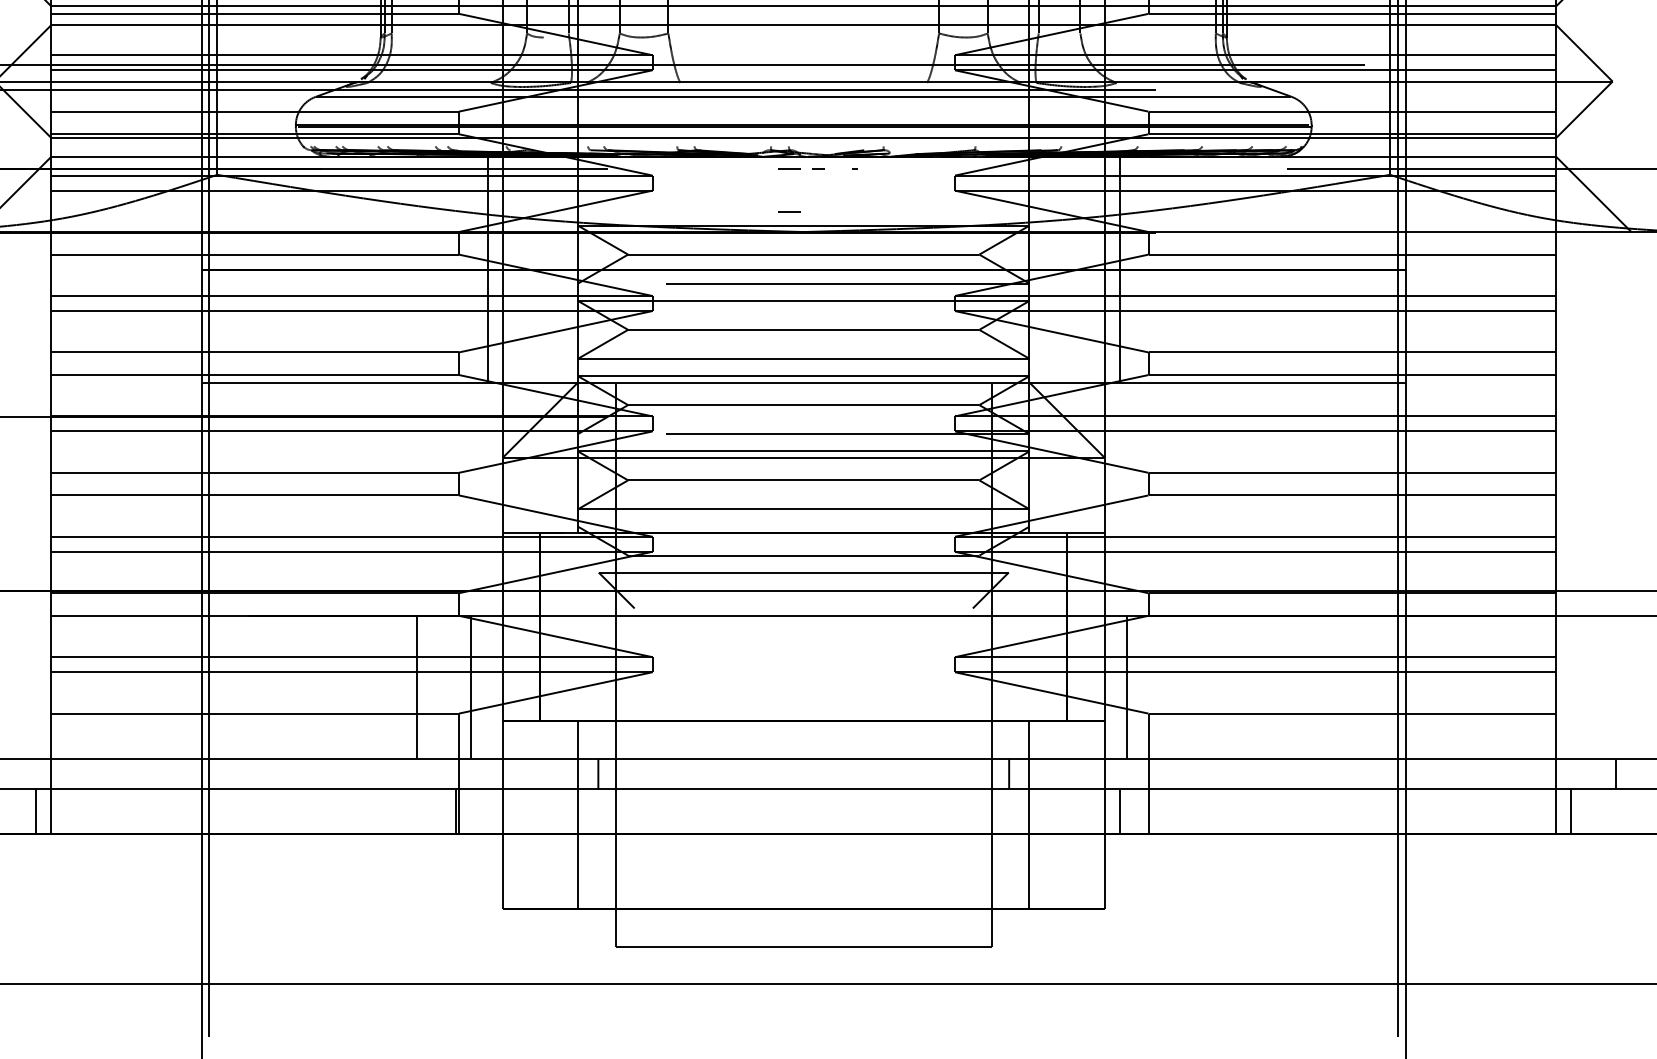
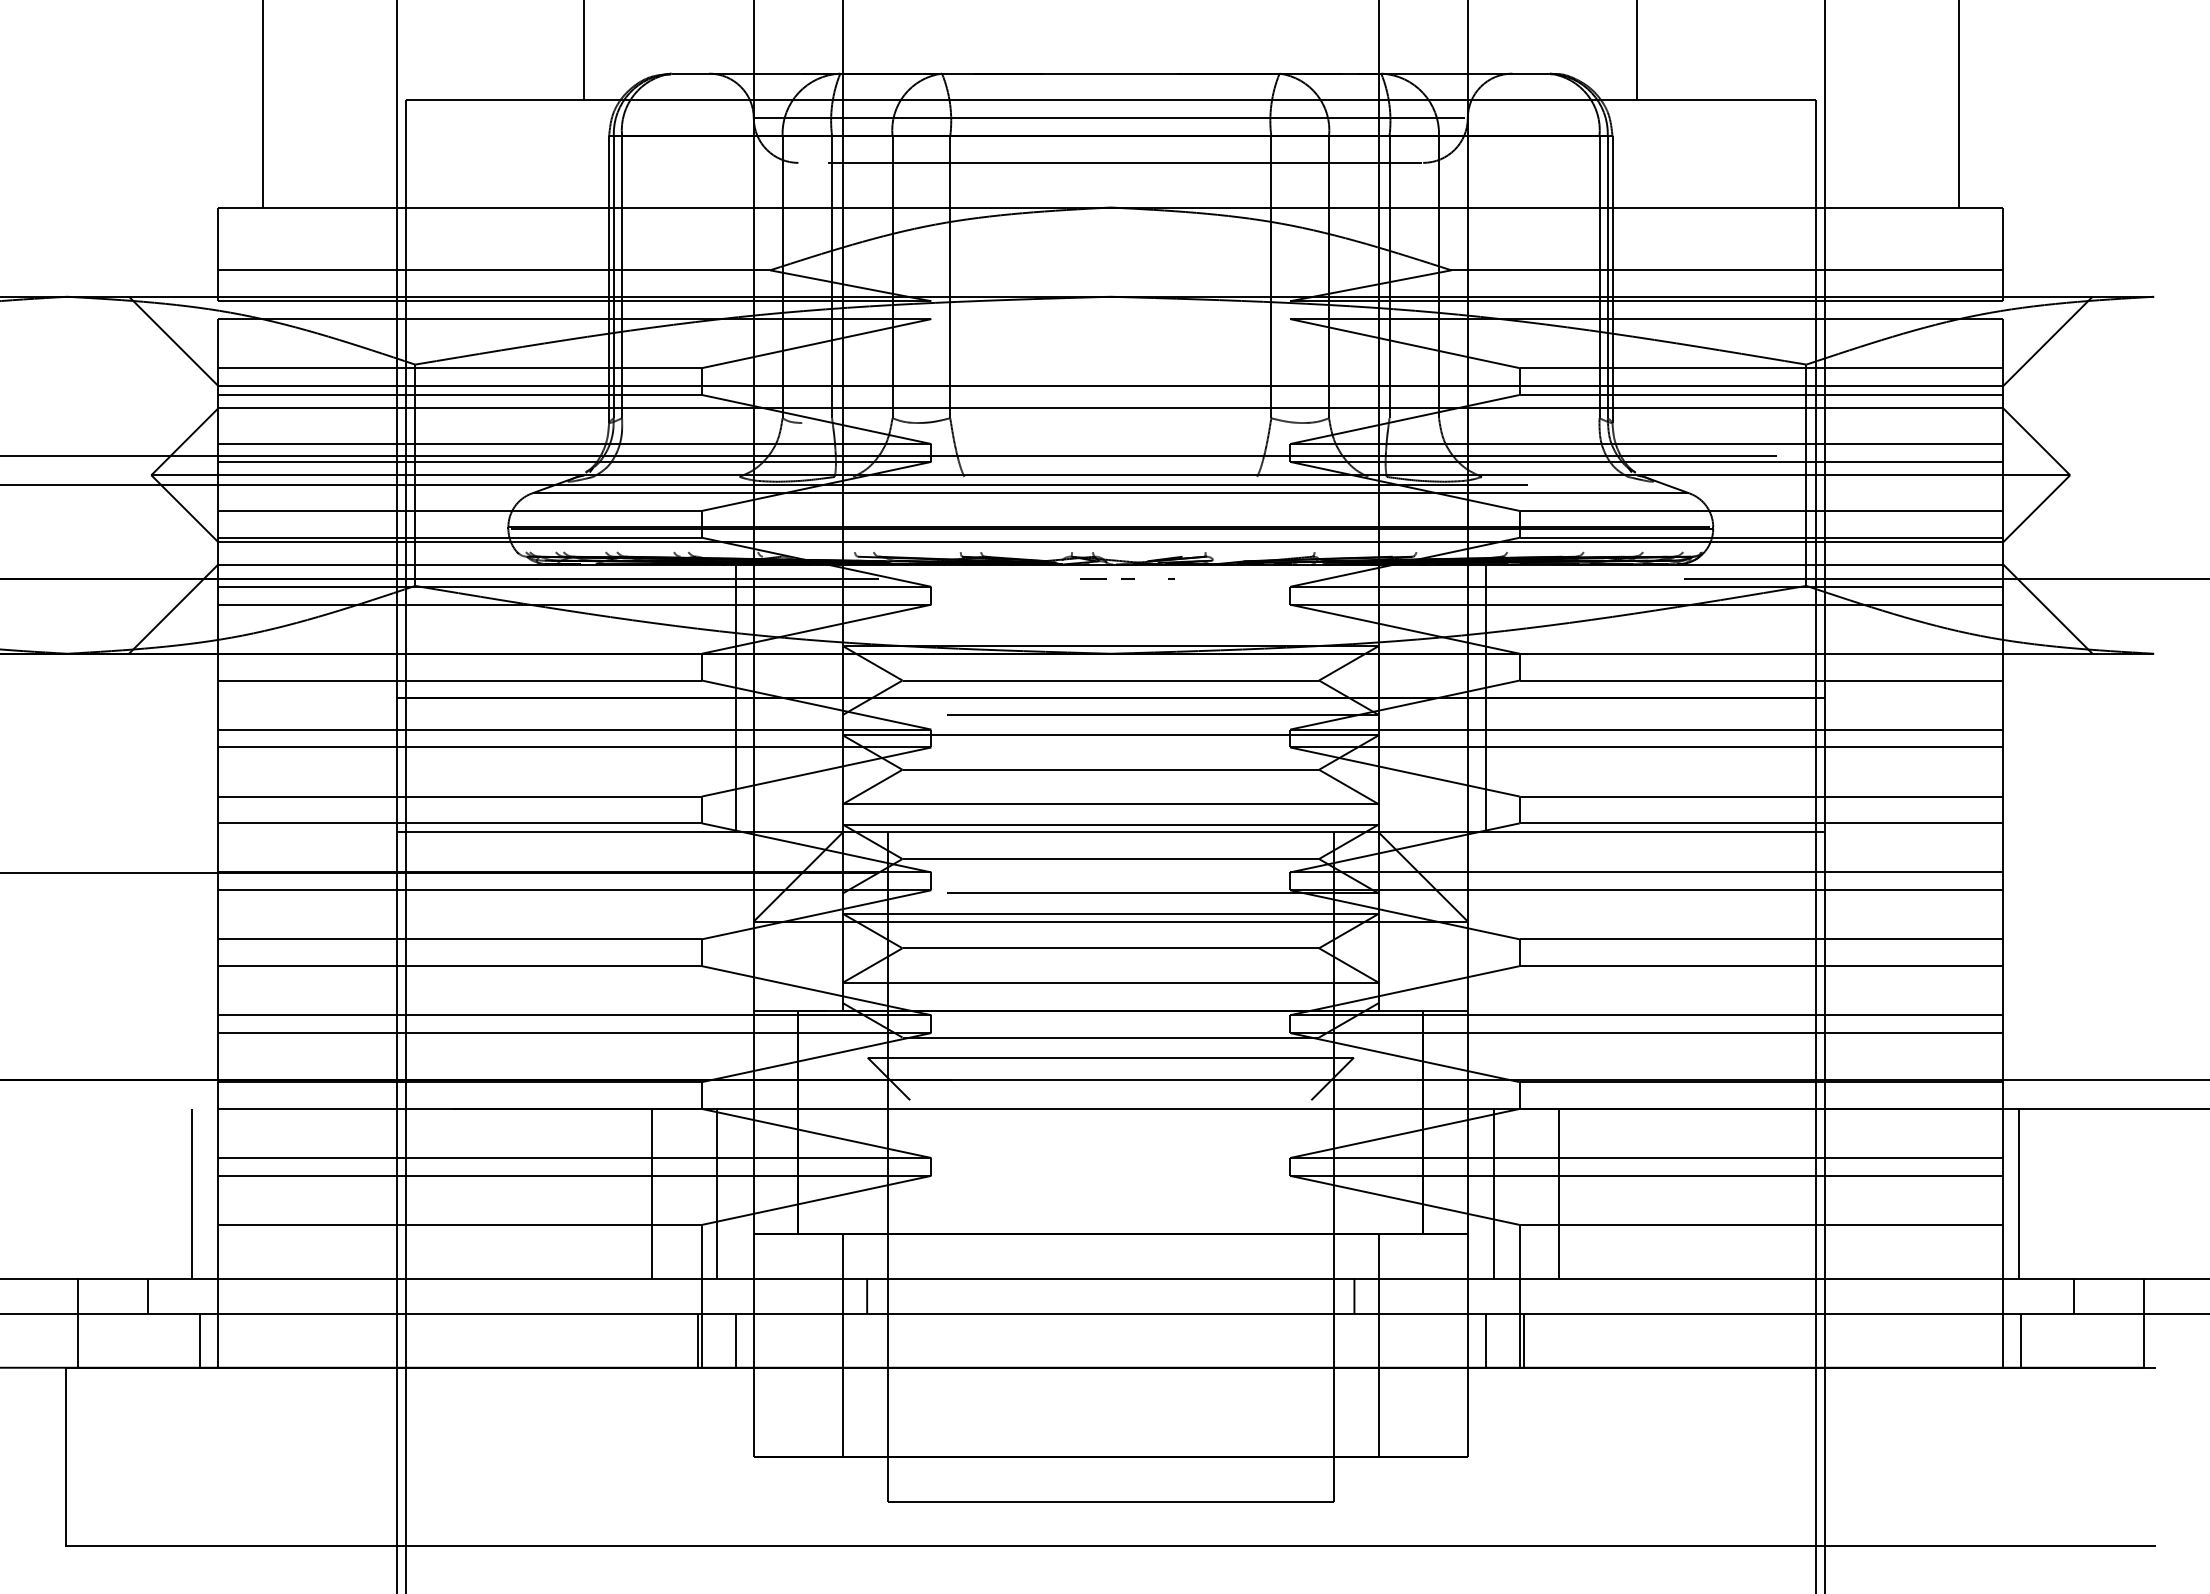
line: (789, 211) -> (1093, 629), removed
line: (28, 687) -> (191, 1193), added
line: (1182, 687) -> (1559, 1193), added
line: (1569, 687) -> (2018, 1193), added
line: (487, 811) -> (735, 1340), added
line: (1151, 811) -> (1523, 1340), added

